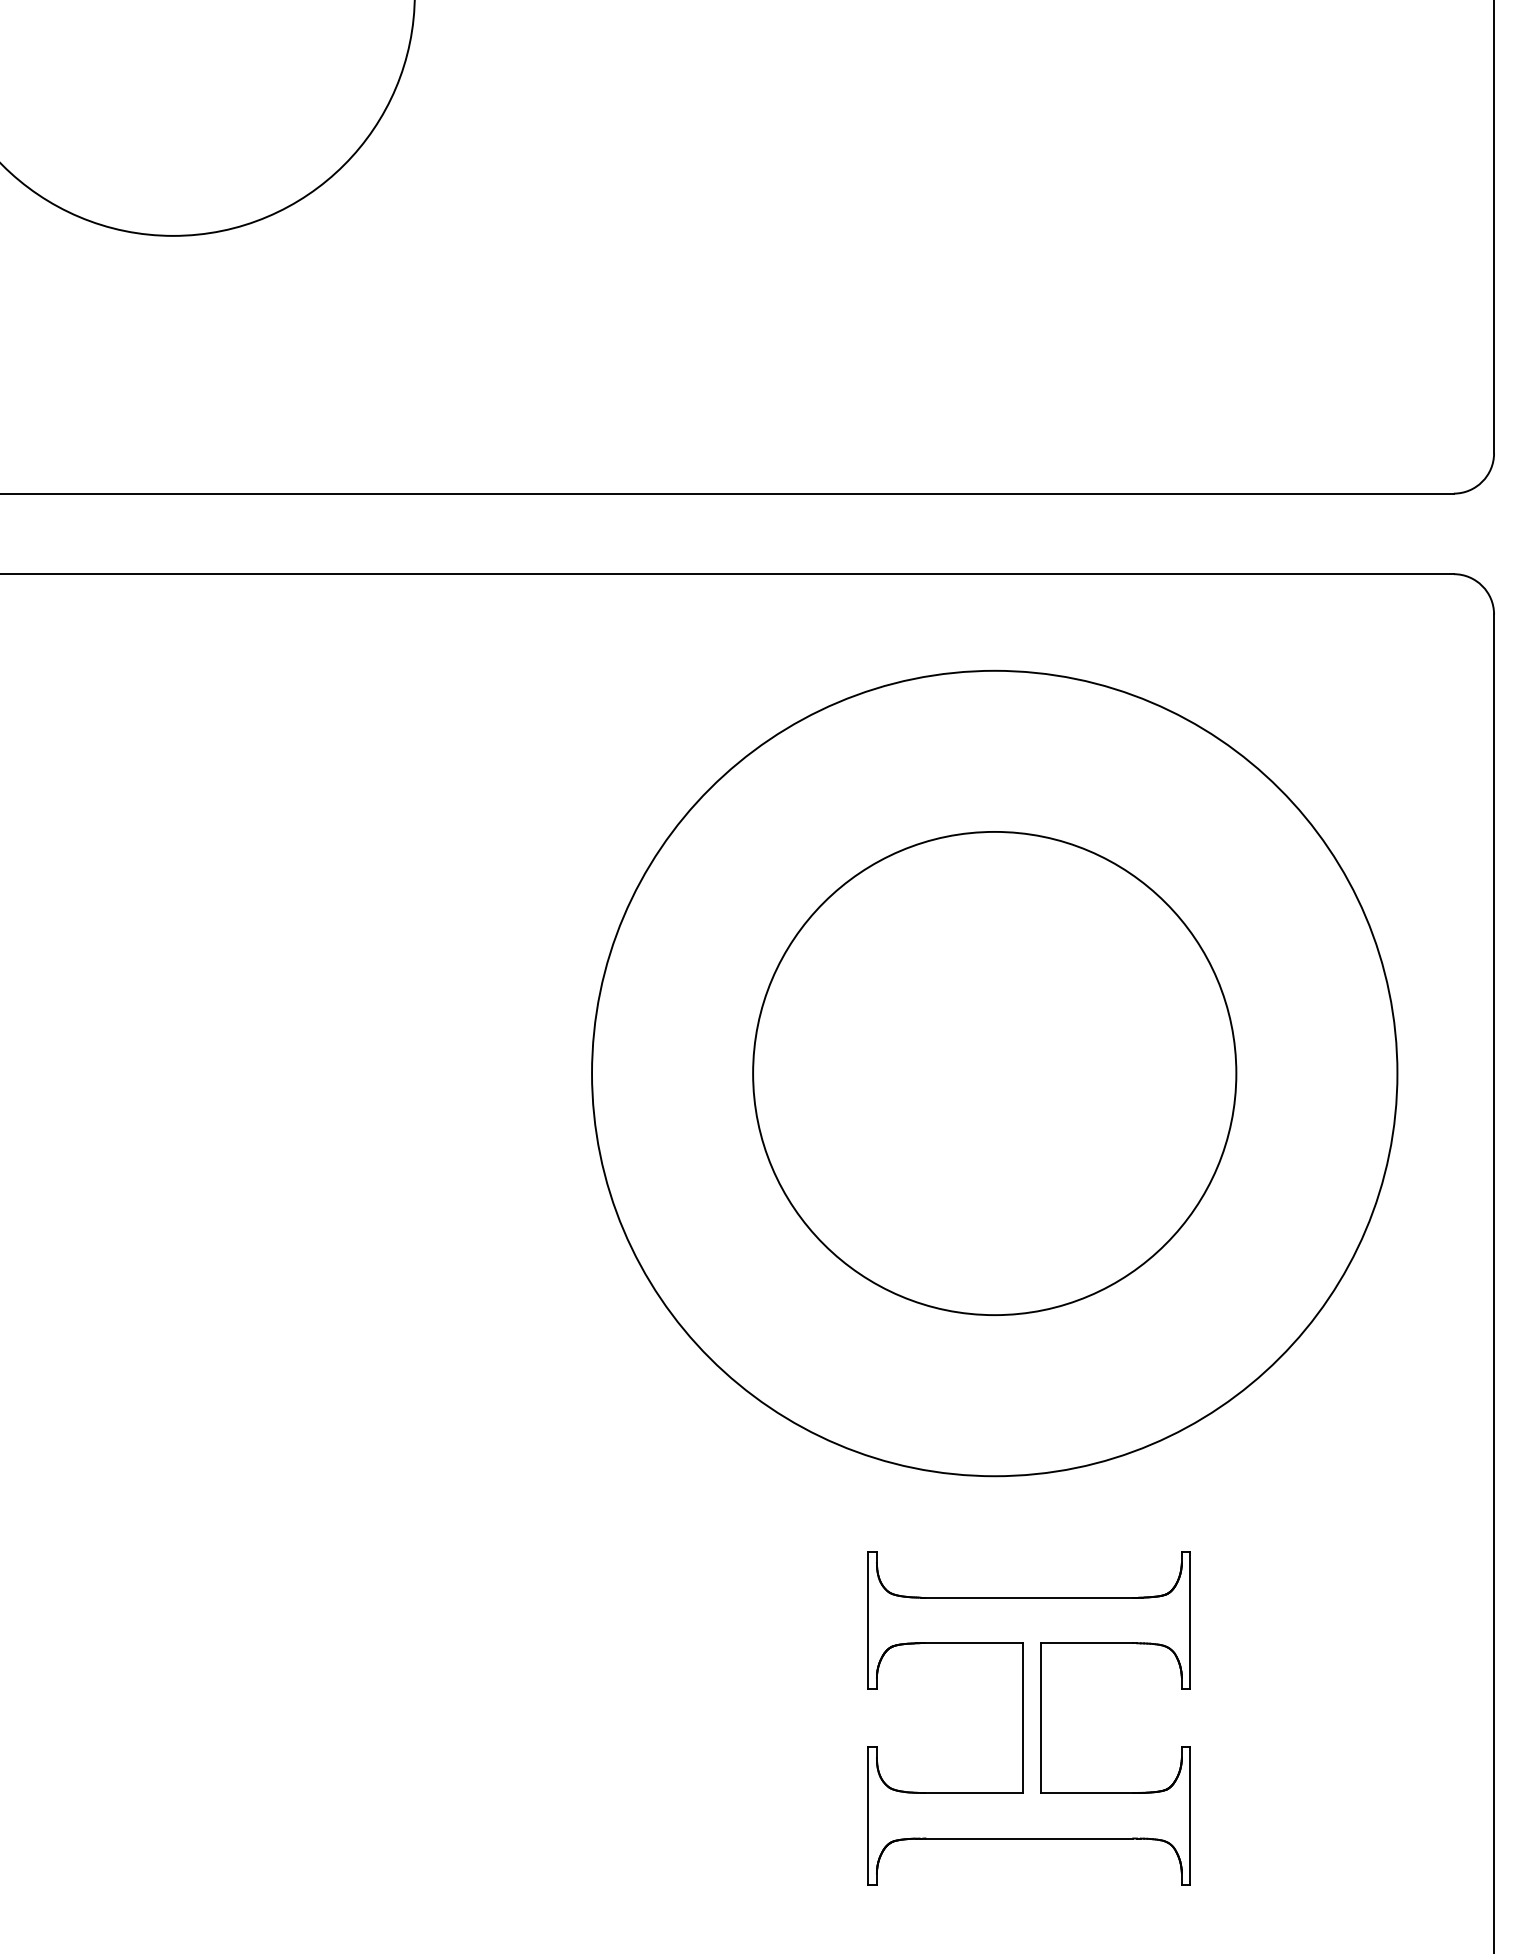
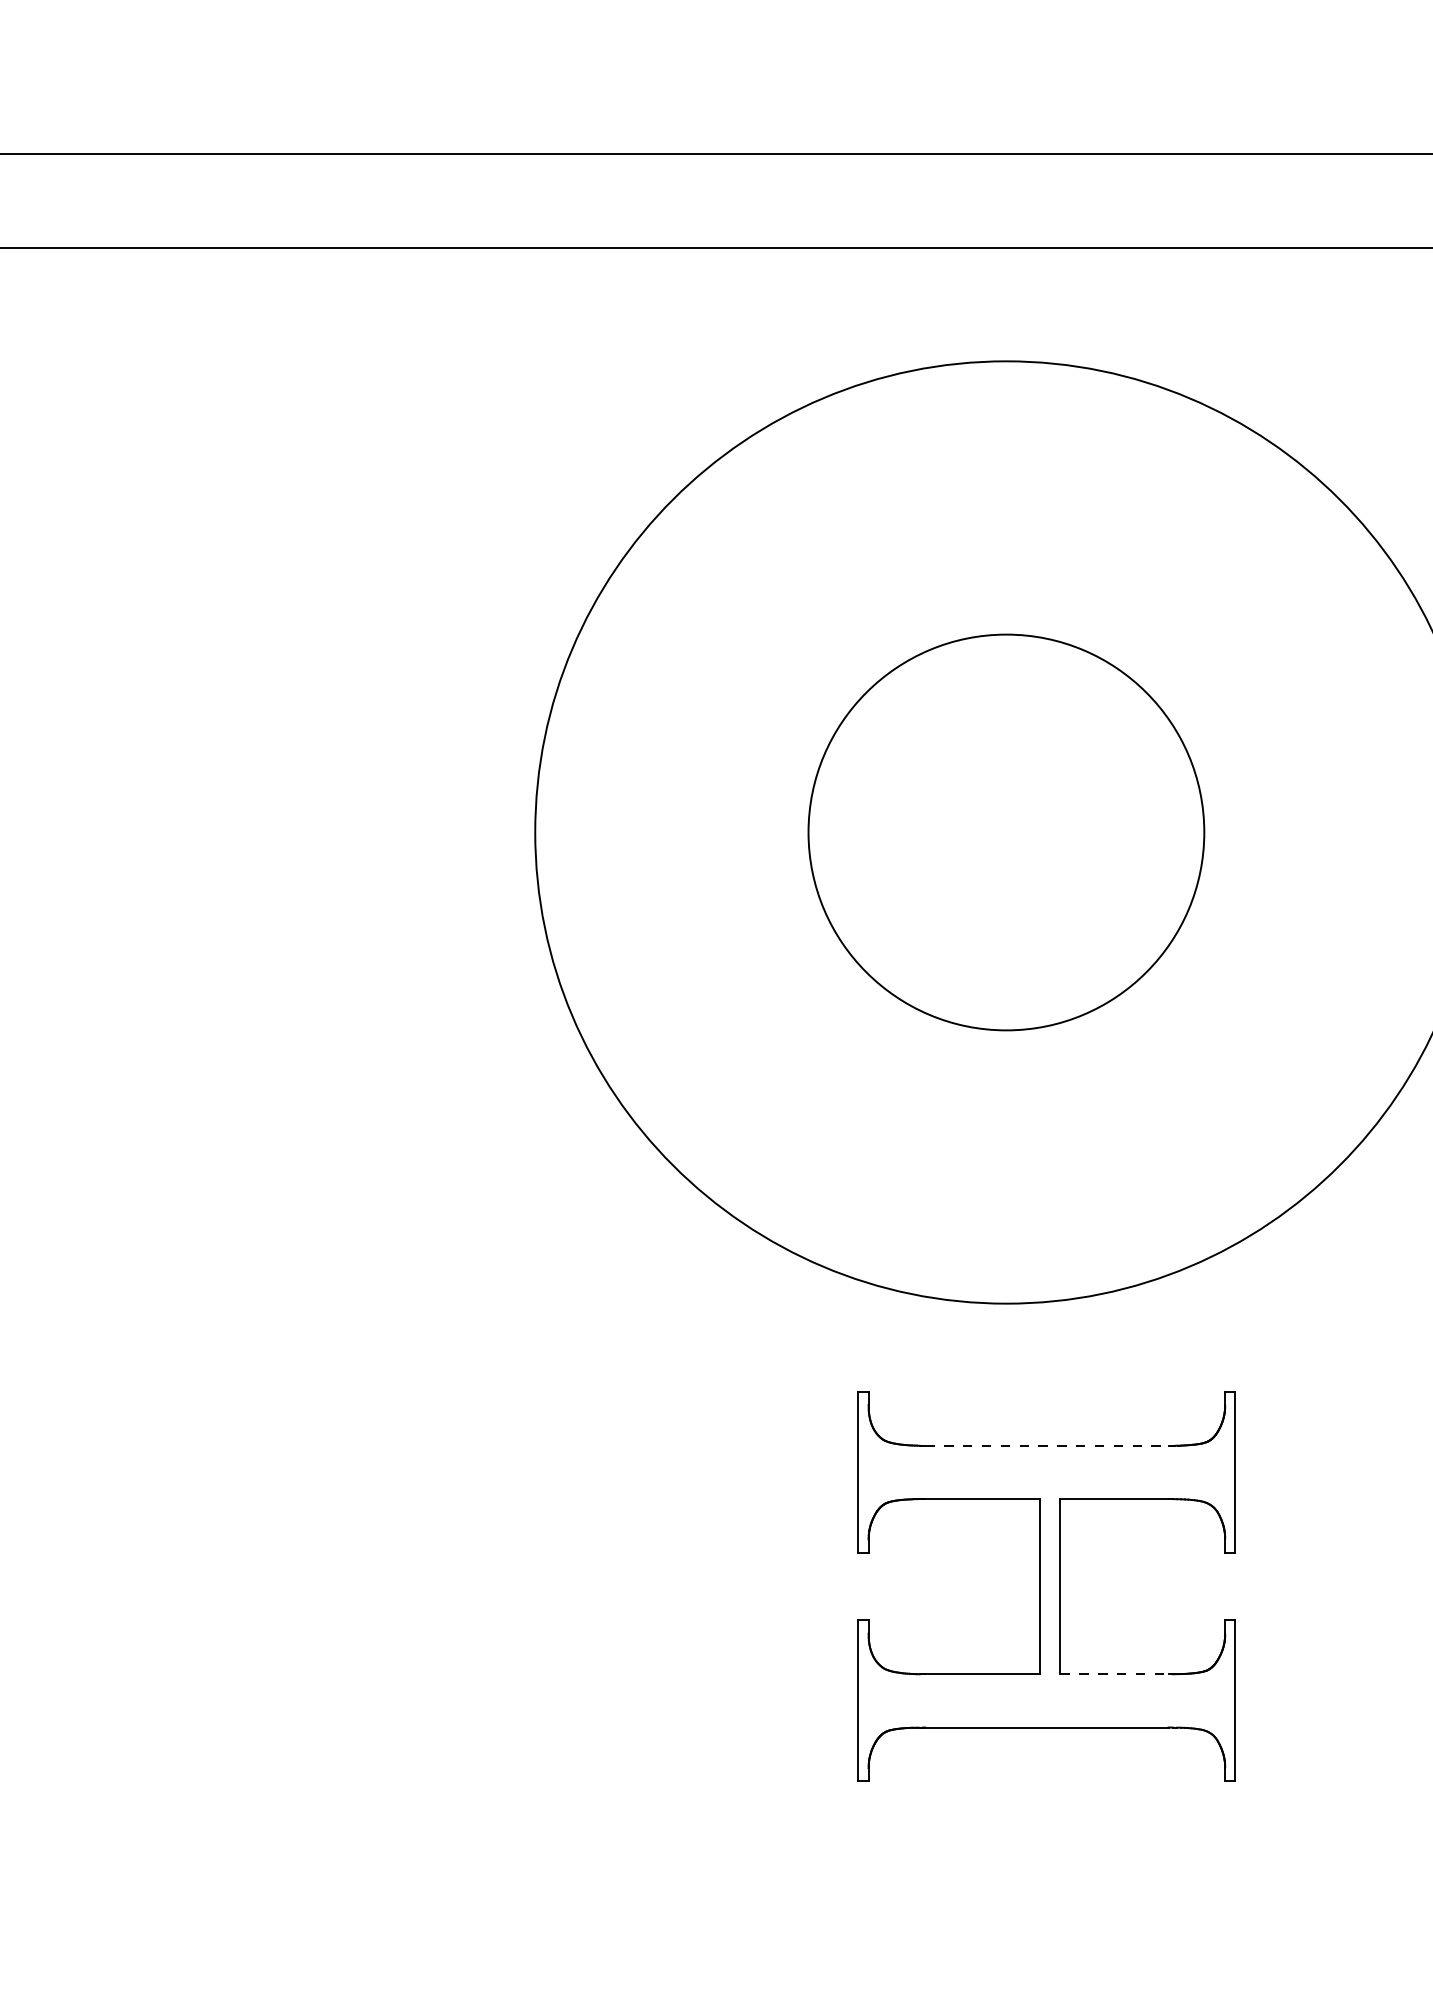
circle: (994, 1073) -> (1006, 832), size x0.7
line: (1029, 1597) -> (1047, 1445), solid -> dashed
line: (1087, 1792) -> (1114, 1673), solid -> dashed

